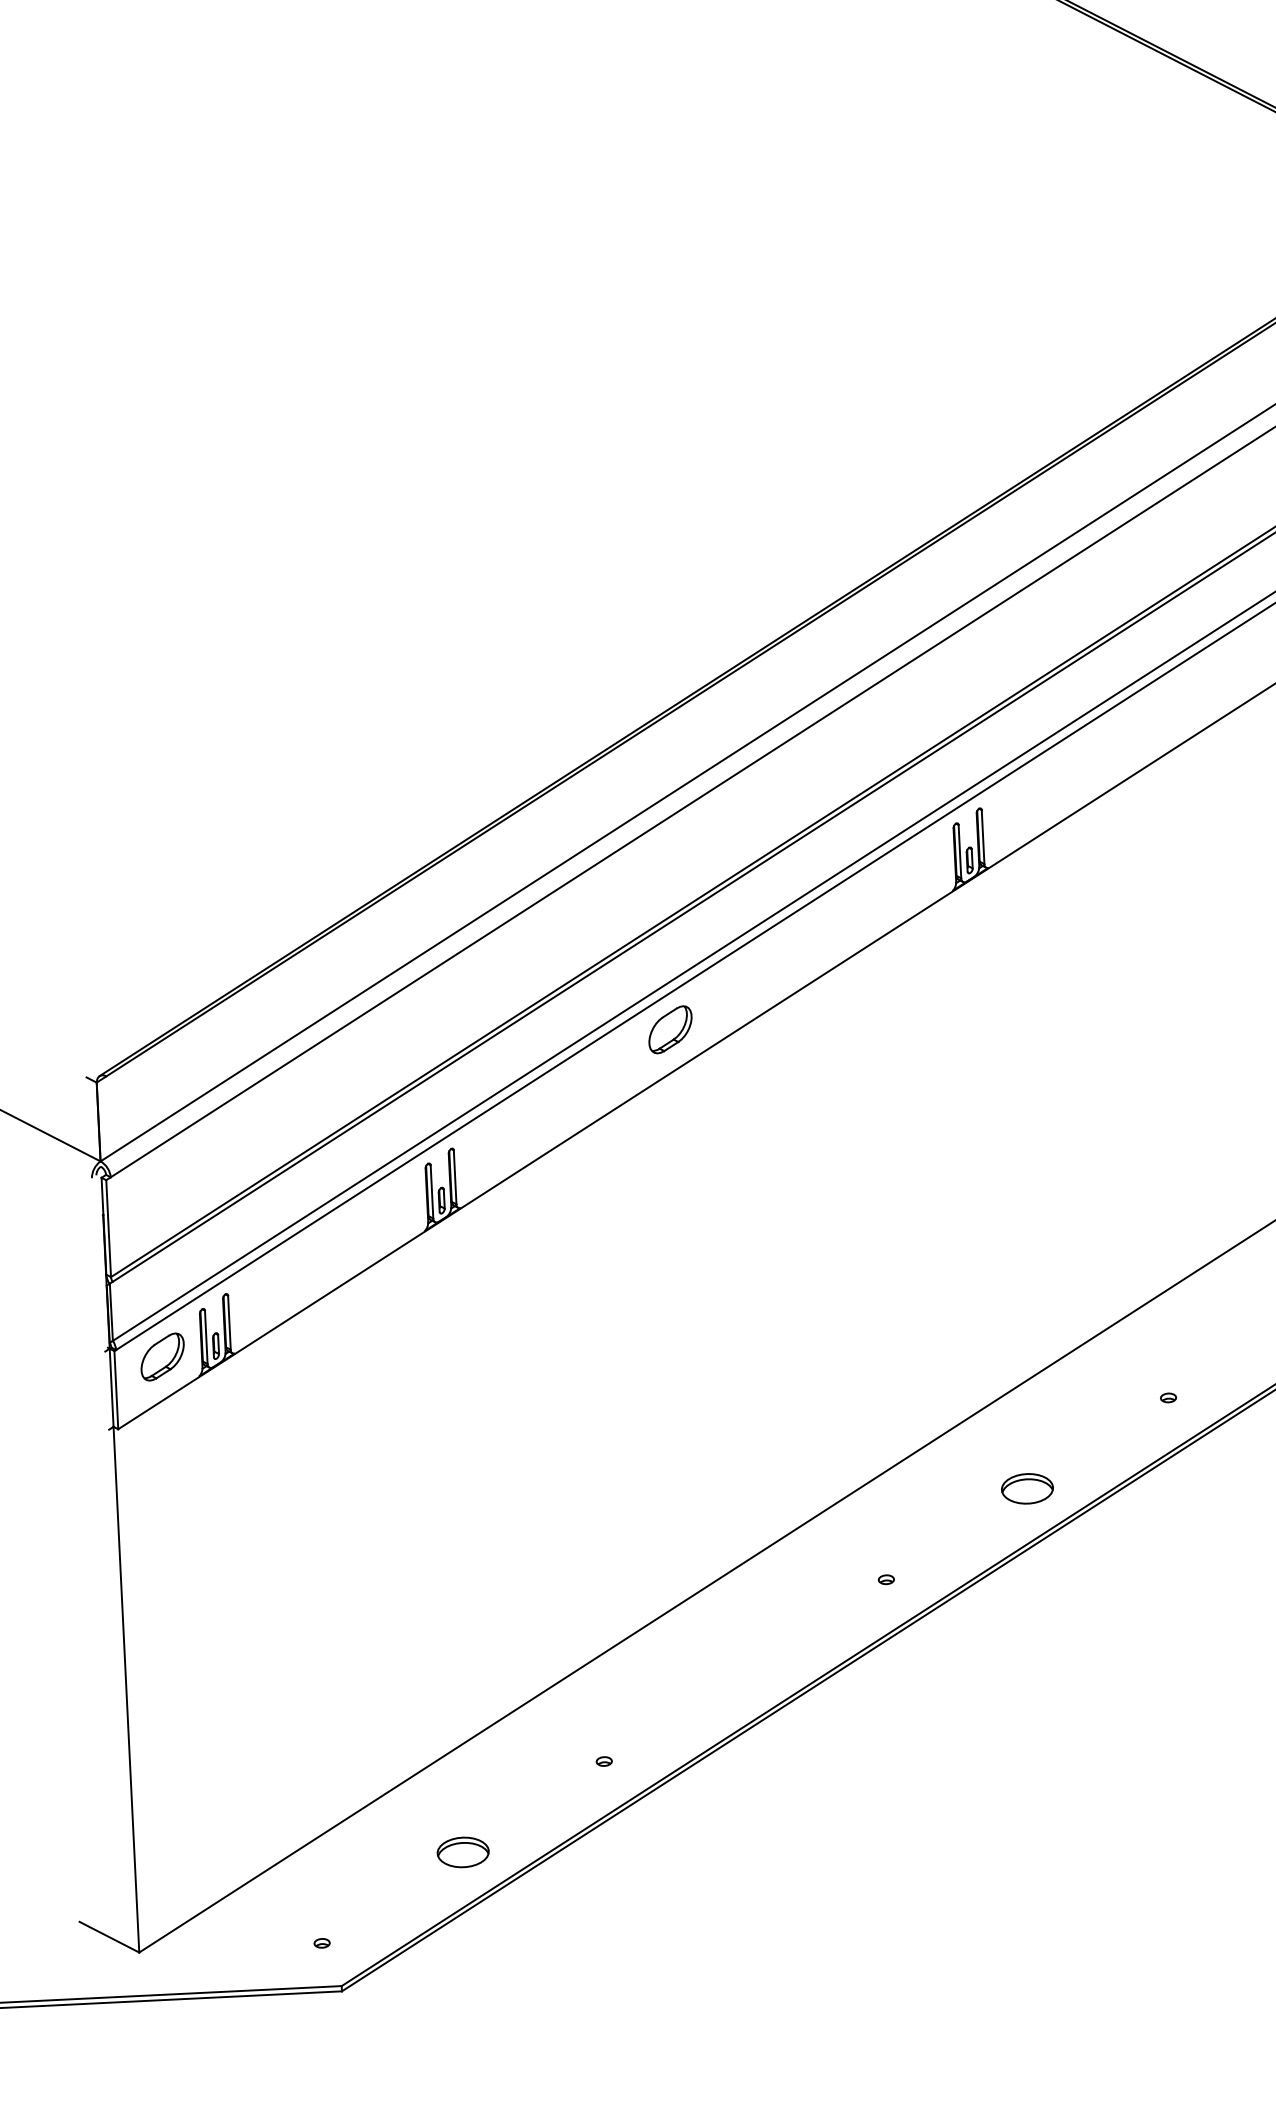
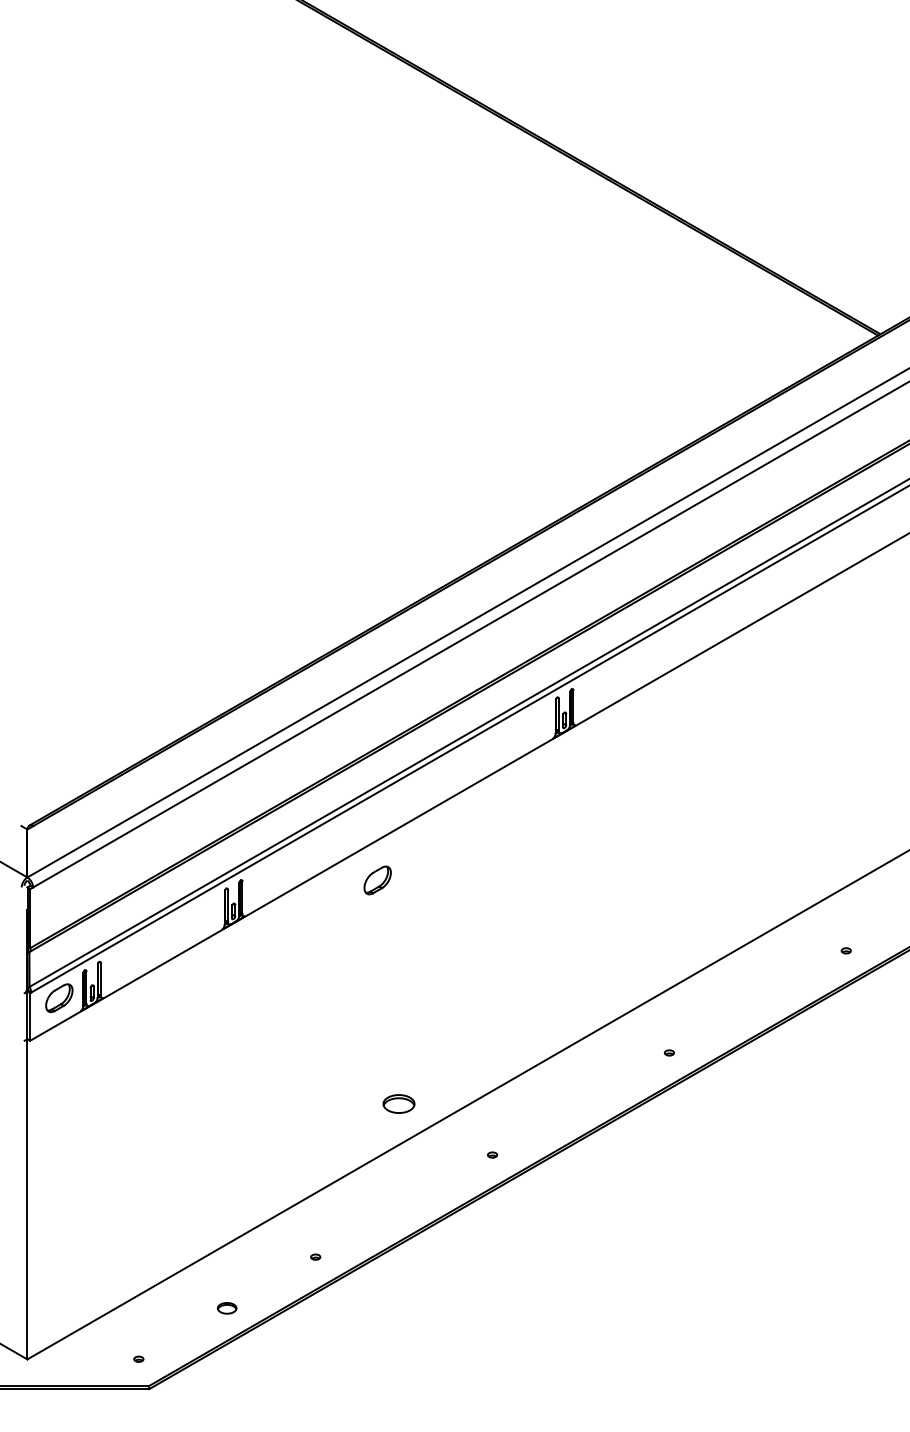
part: (670, 1029) -> (377, 880), moved
part: (1026, 1488) -> (398, 1103), moved
part: (461, 1852) -> (226, 1308), size x0.6

